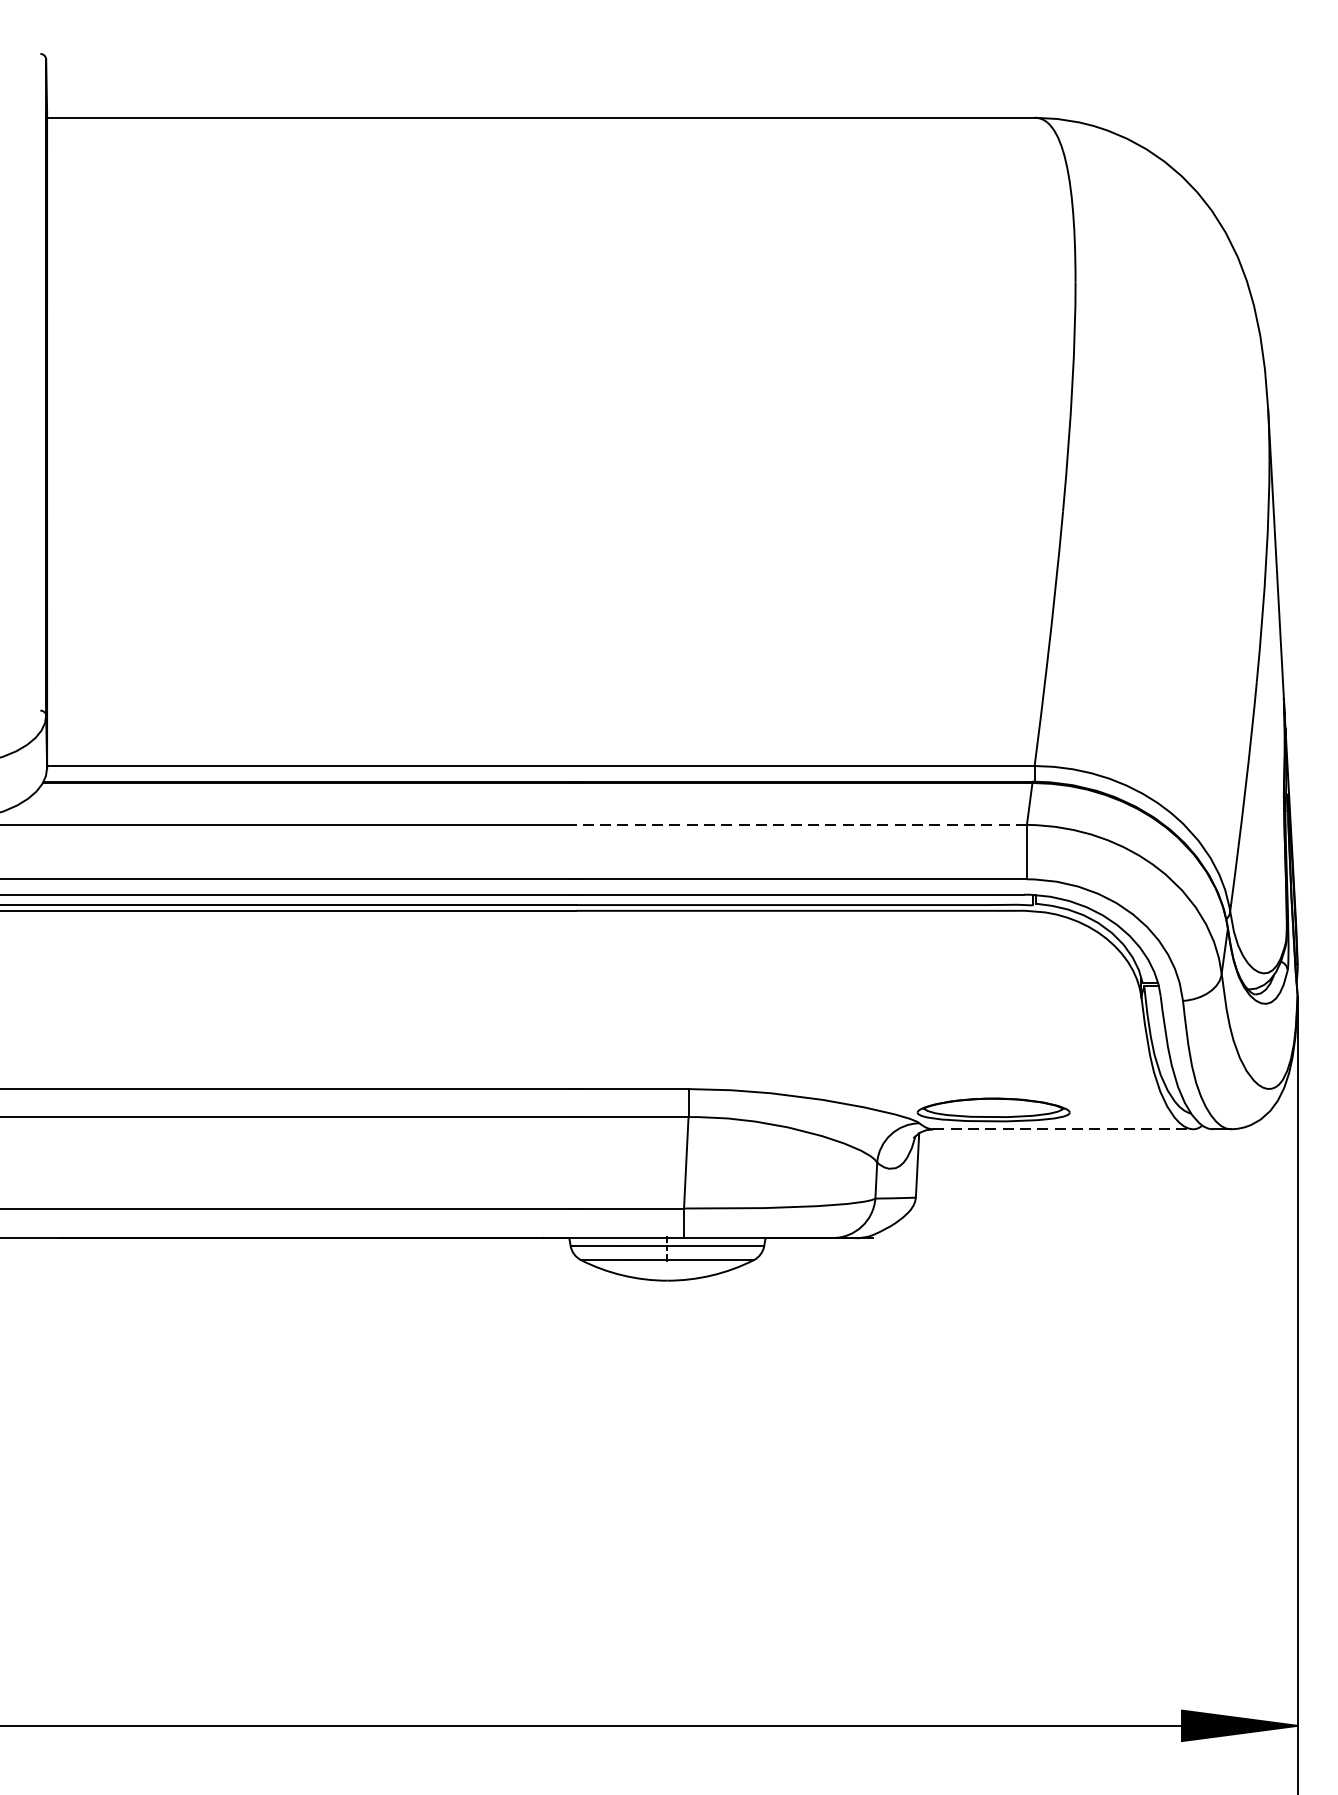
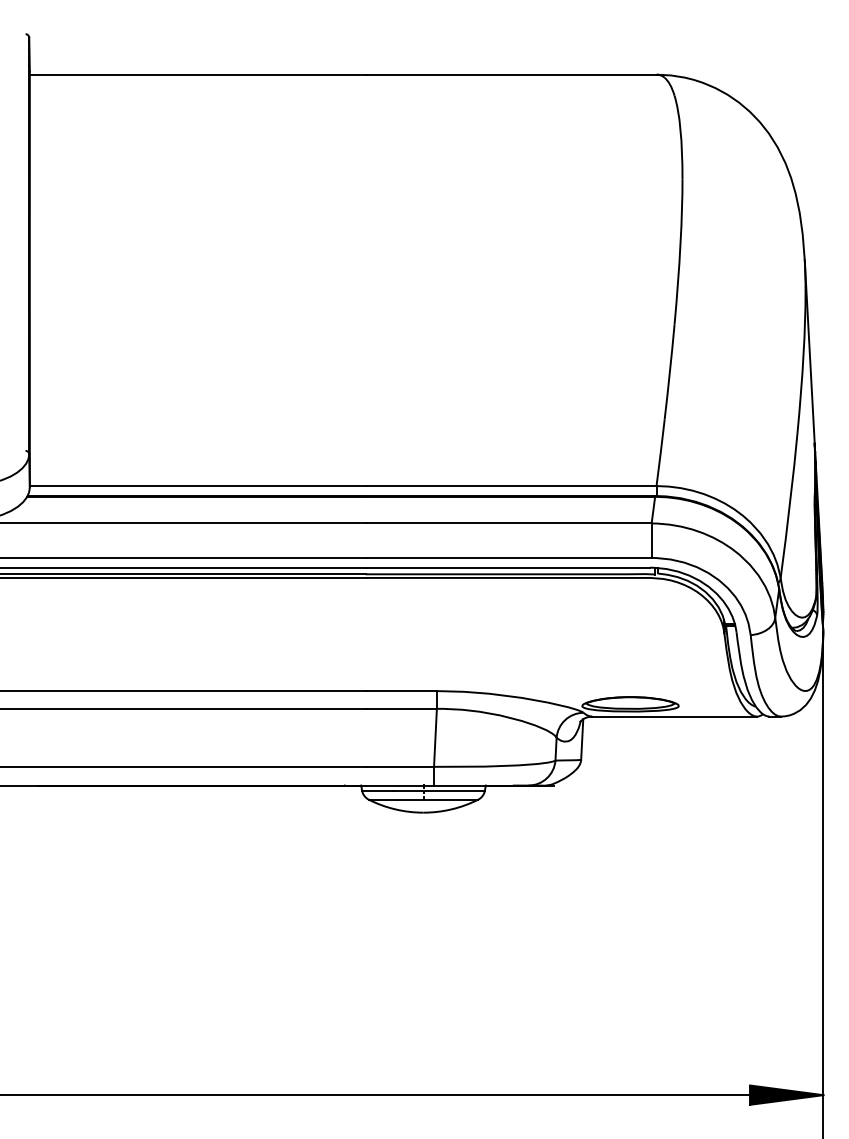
line: (801, 825) -> (508, 523), dashed -> solid
line: (1064, 1129) -> (675, 716), dashed -> solid

